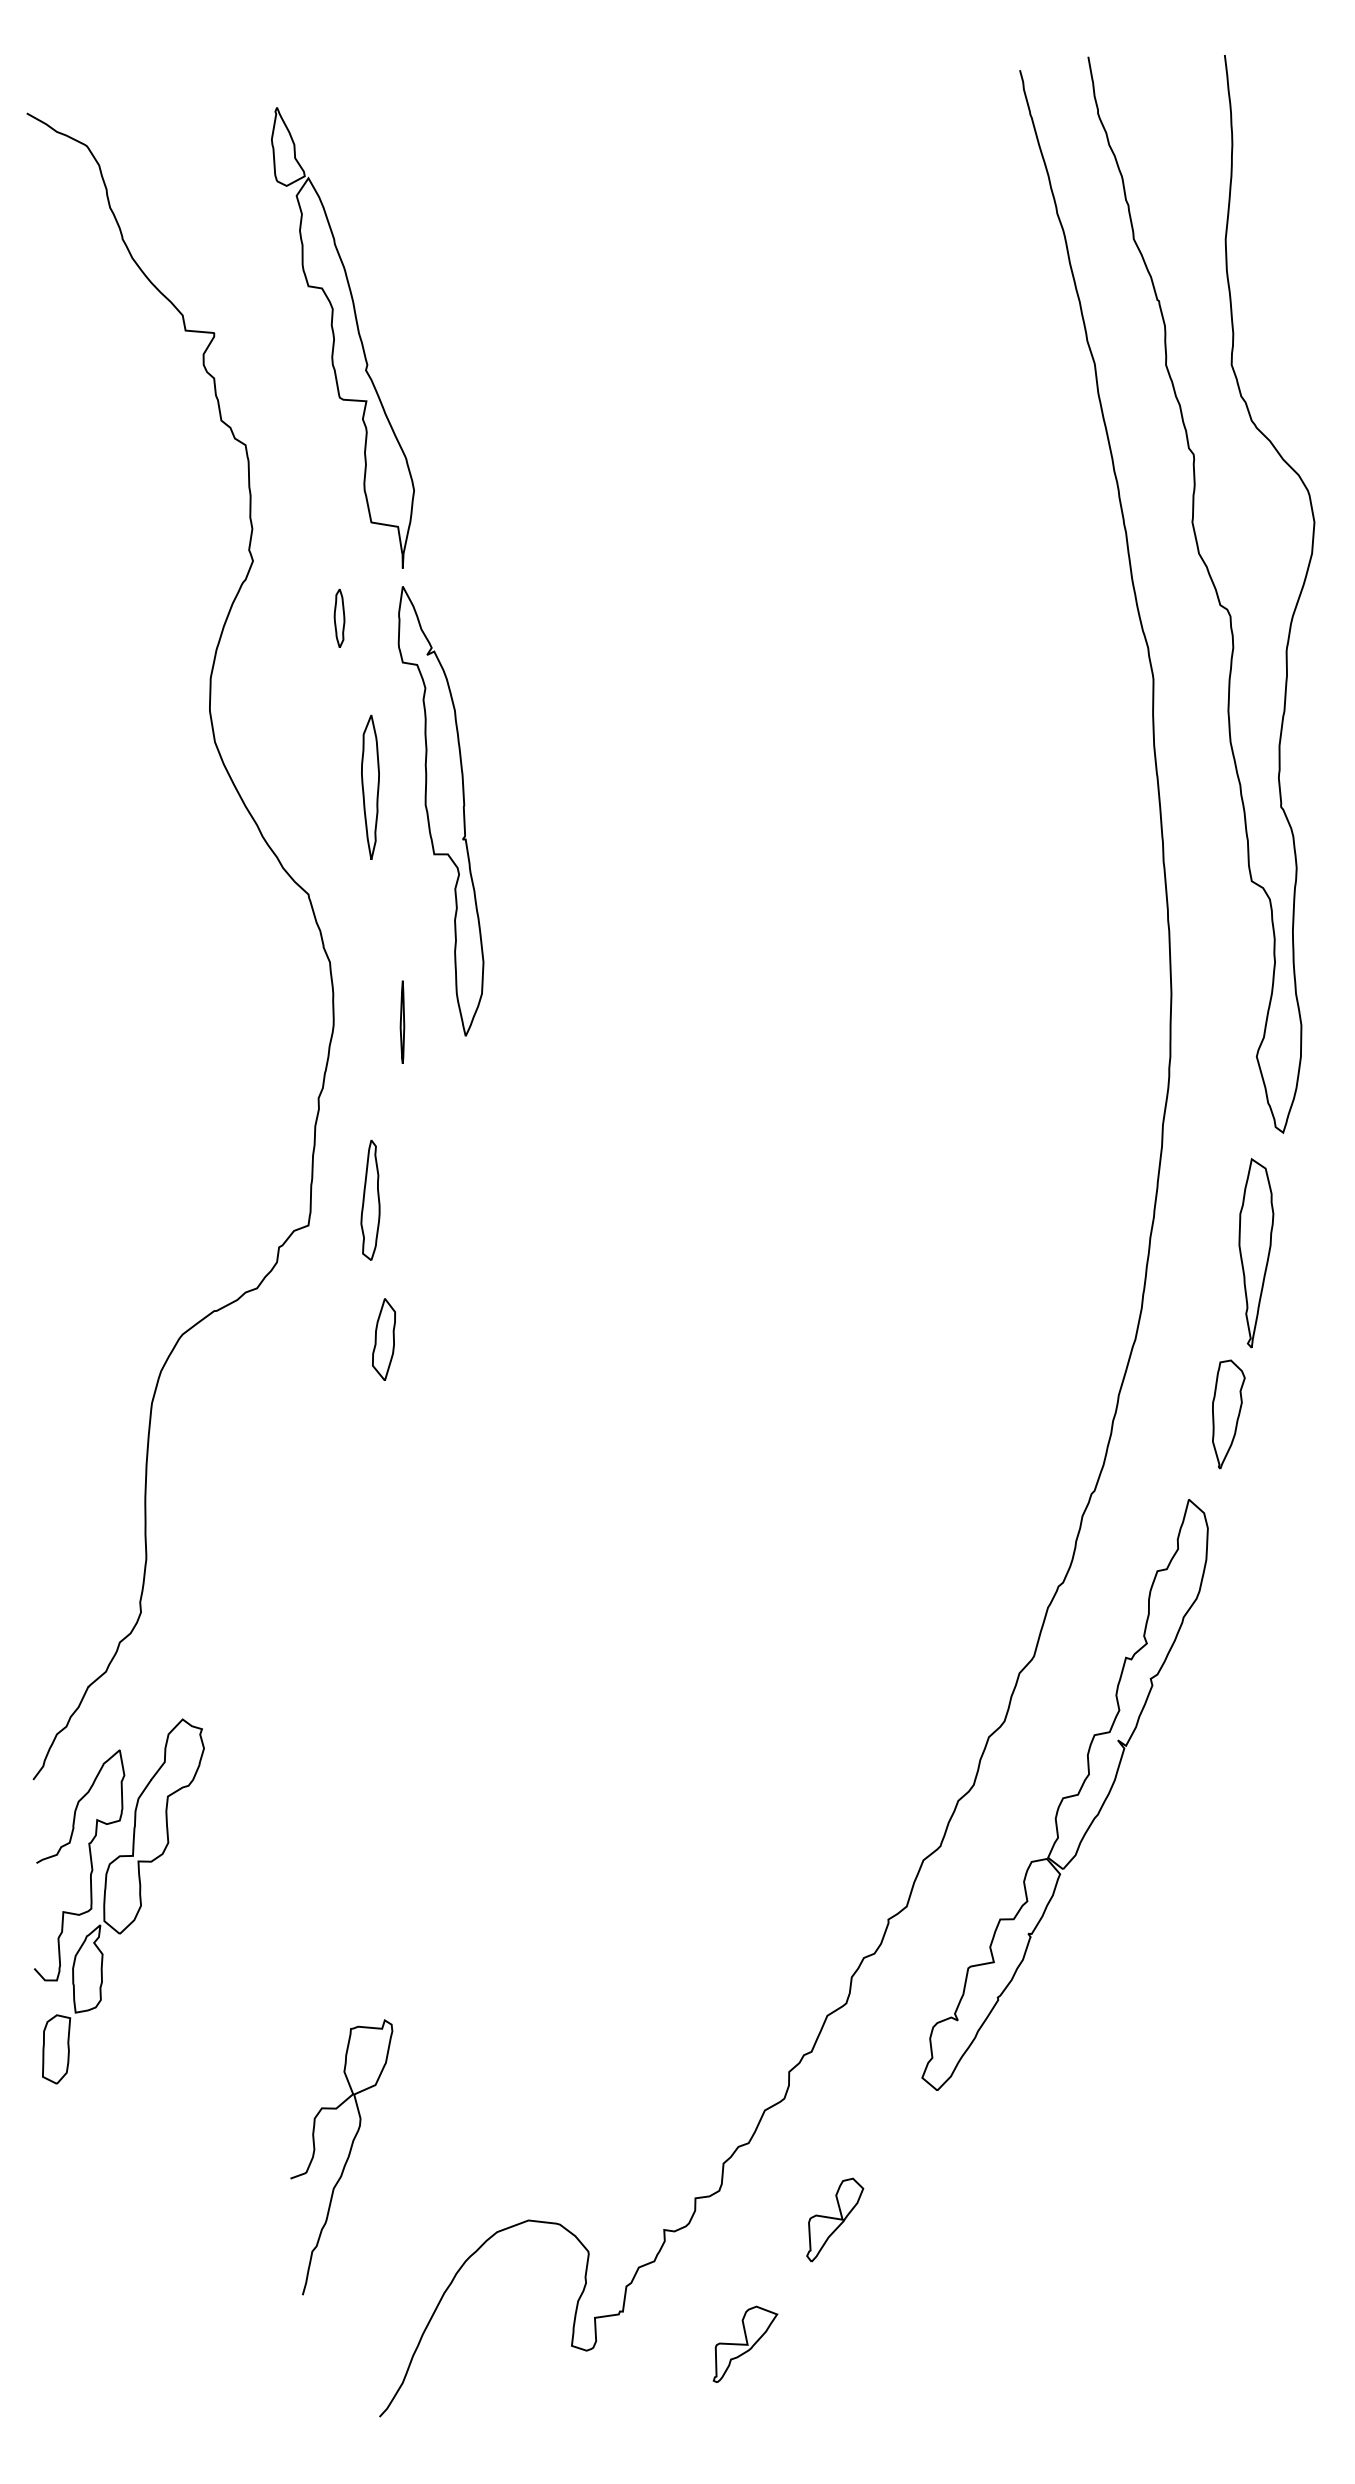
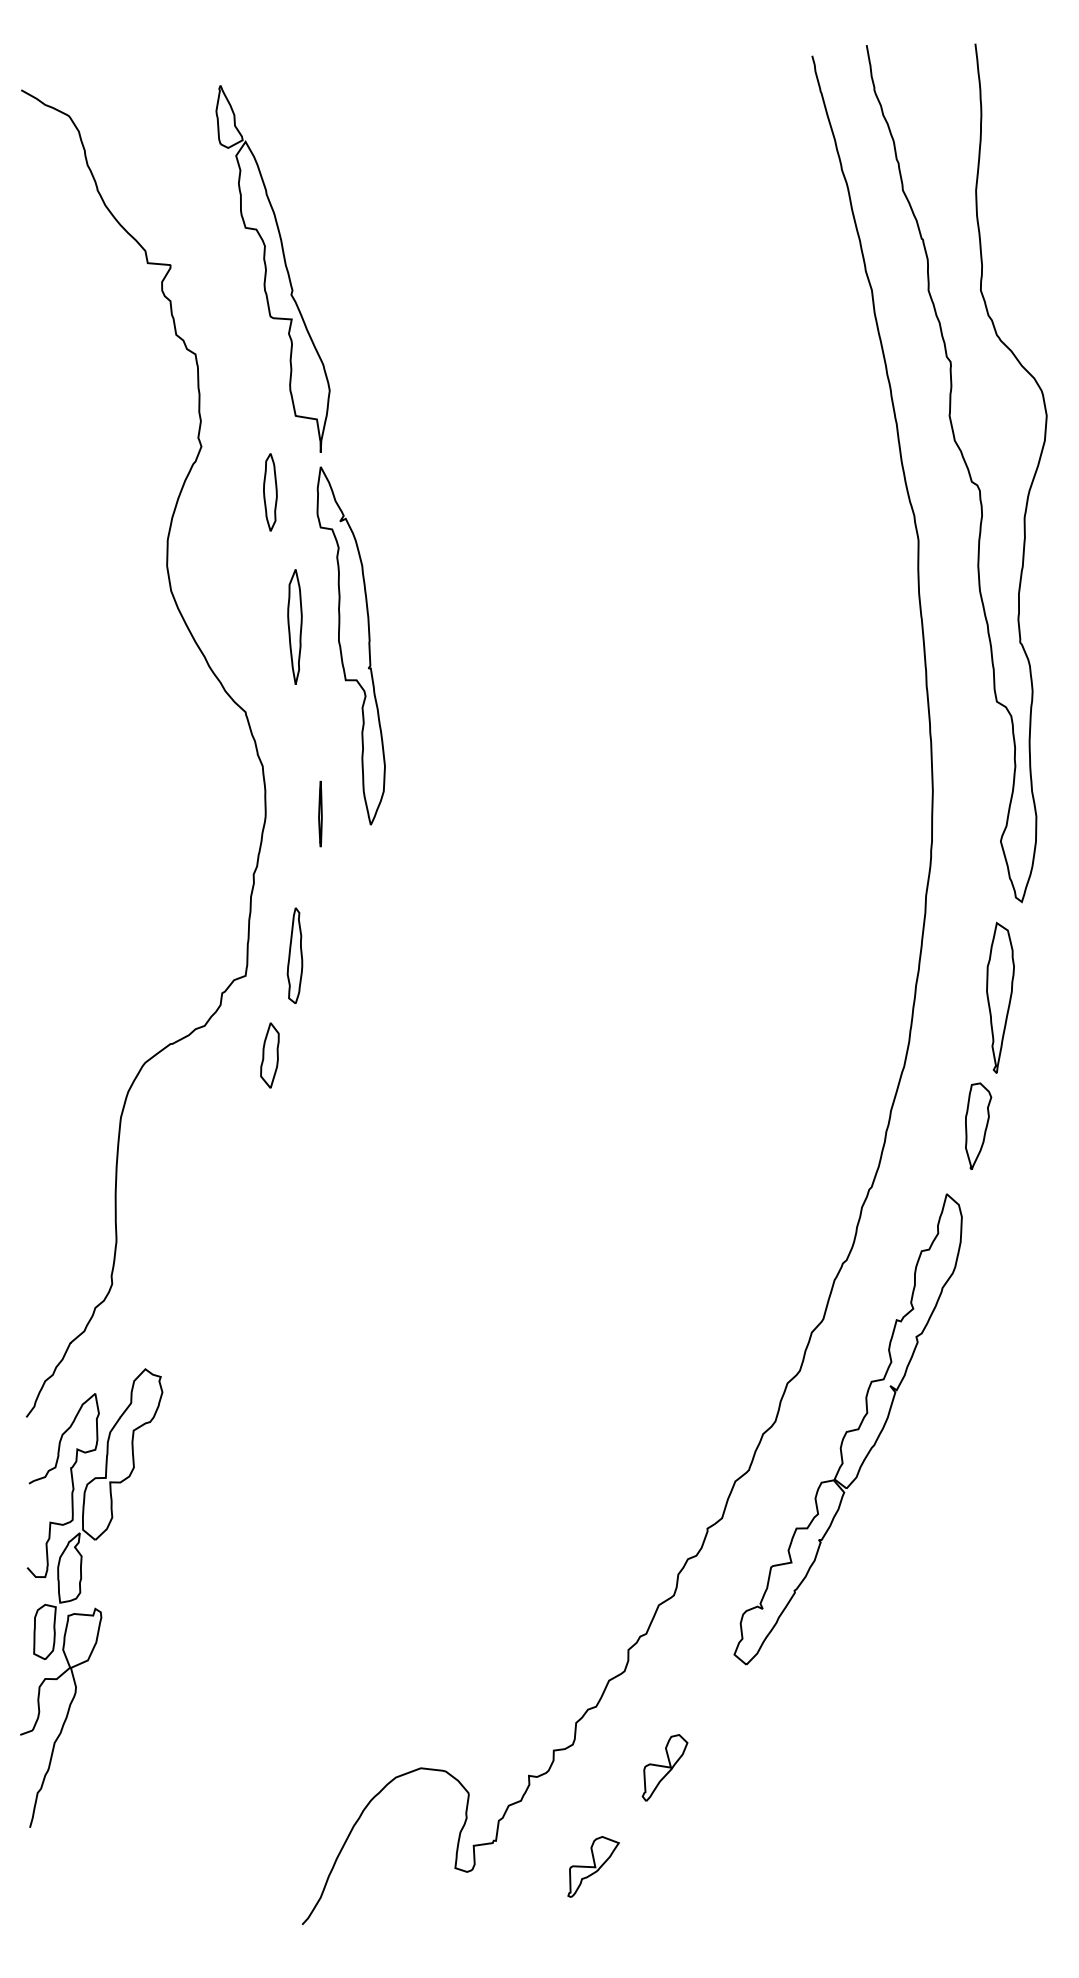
part: (339, 618) -> (270, 492), size x1.67
part: (383, 1339) -> (269, 1055), moved
curve: (346, 2159) -> (64, 1719), moved

